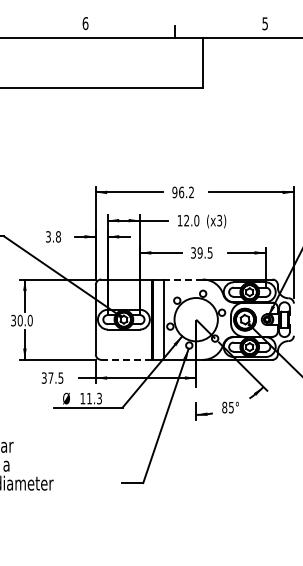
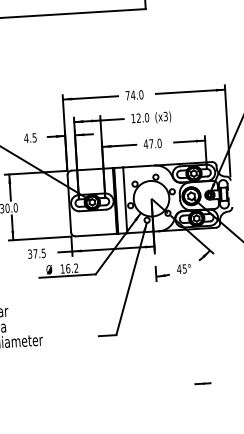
text: (183, 192) -> (134, 95), 96.2 -> 74.0
text: (52, 236) -> (29, 137), 3.8 -> 4.5
text: (201, 252) -> (152, 143), 39.5 -> 47.0
line: (182, 279) -> (138, 166), dashed -> solid
line: (126, 359) -> (96, 234), dashed -> solid
text: (94, 398) -> (72, 268), 11.3 -> 16.2
text: (224, 407) -> (179, 269), 85° -> 45°
line: (245, 548) -> (203, 383), added

